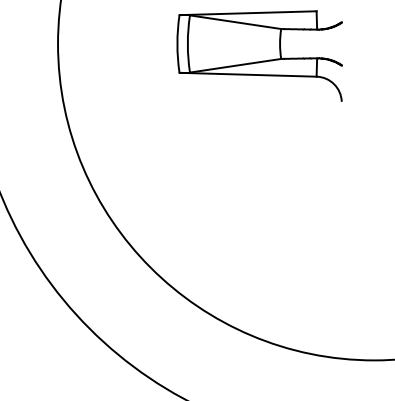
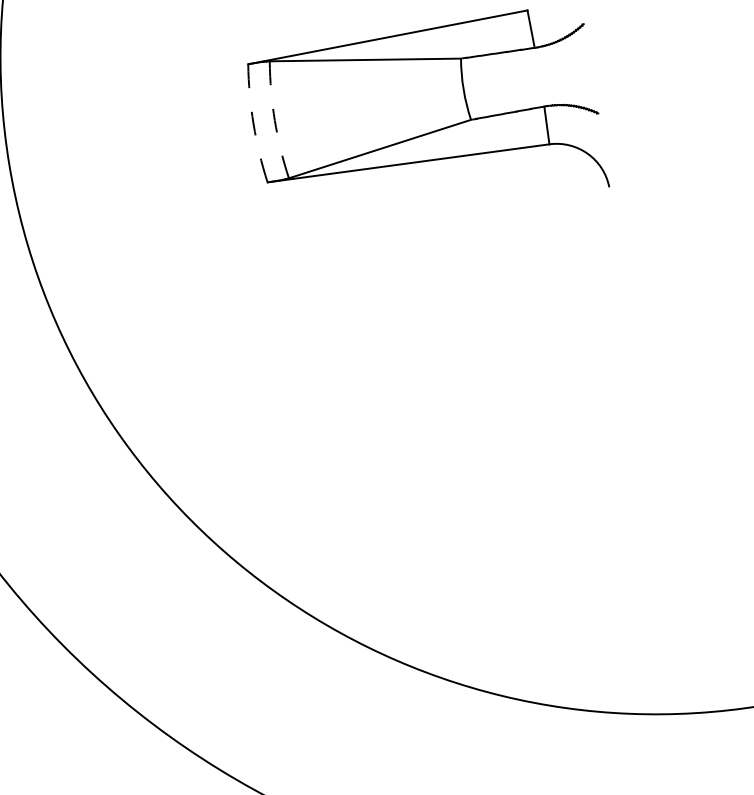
arc: (177, 43) -> (253, 123), solid -> dashed
arc: (187, 43) -> (274, 119), solid -> dashed

